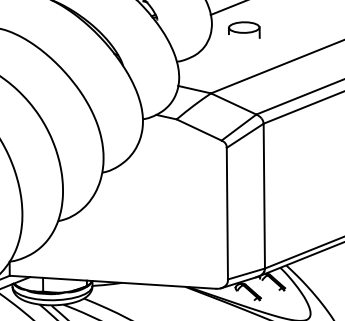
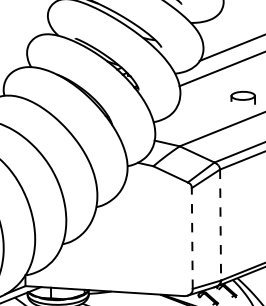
part: (243, 29) -> (242, 97), moved
line: (264, 196) -> (220, 225), solid -> dashed
line: (227, 213) -> (192, 238), solid -> dashed

